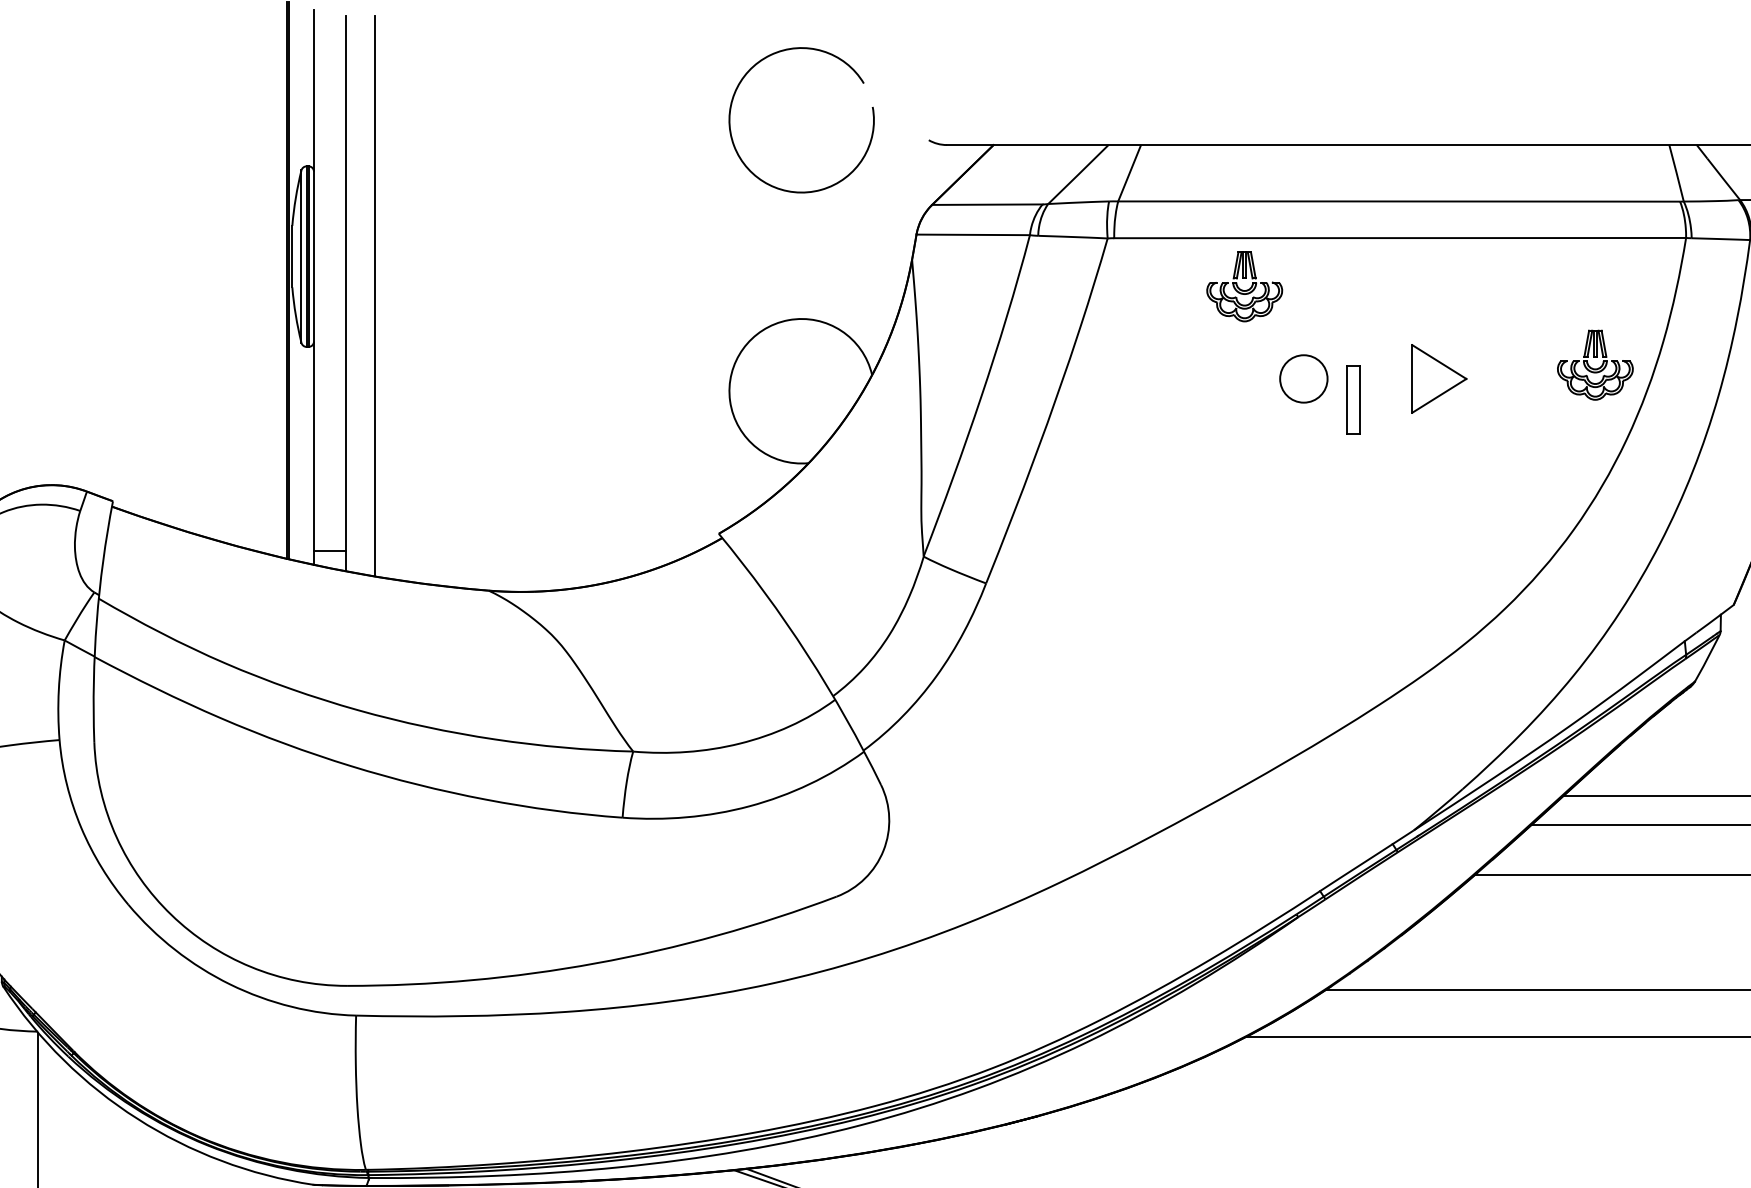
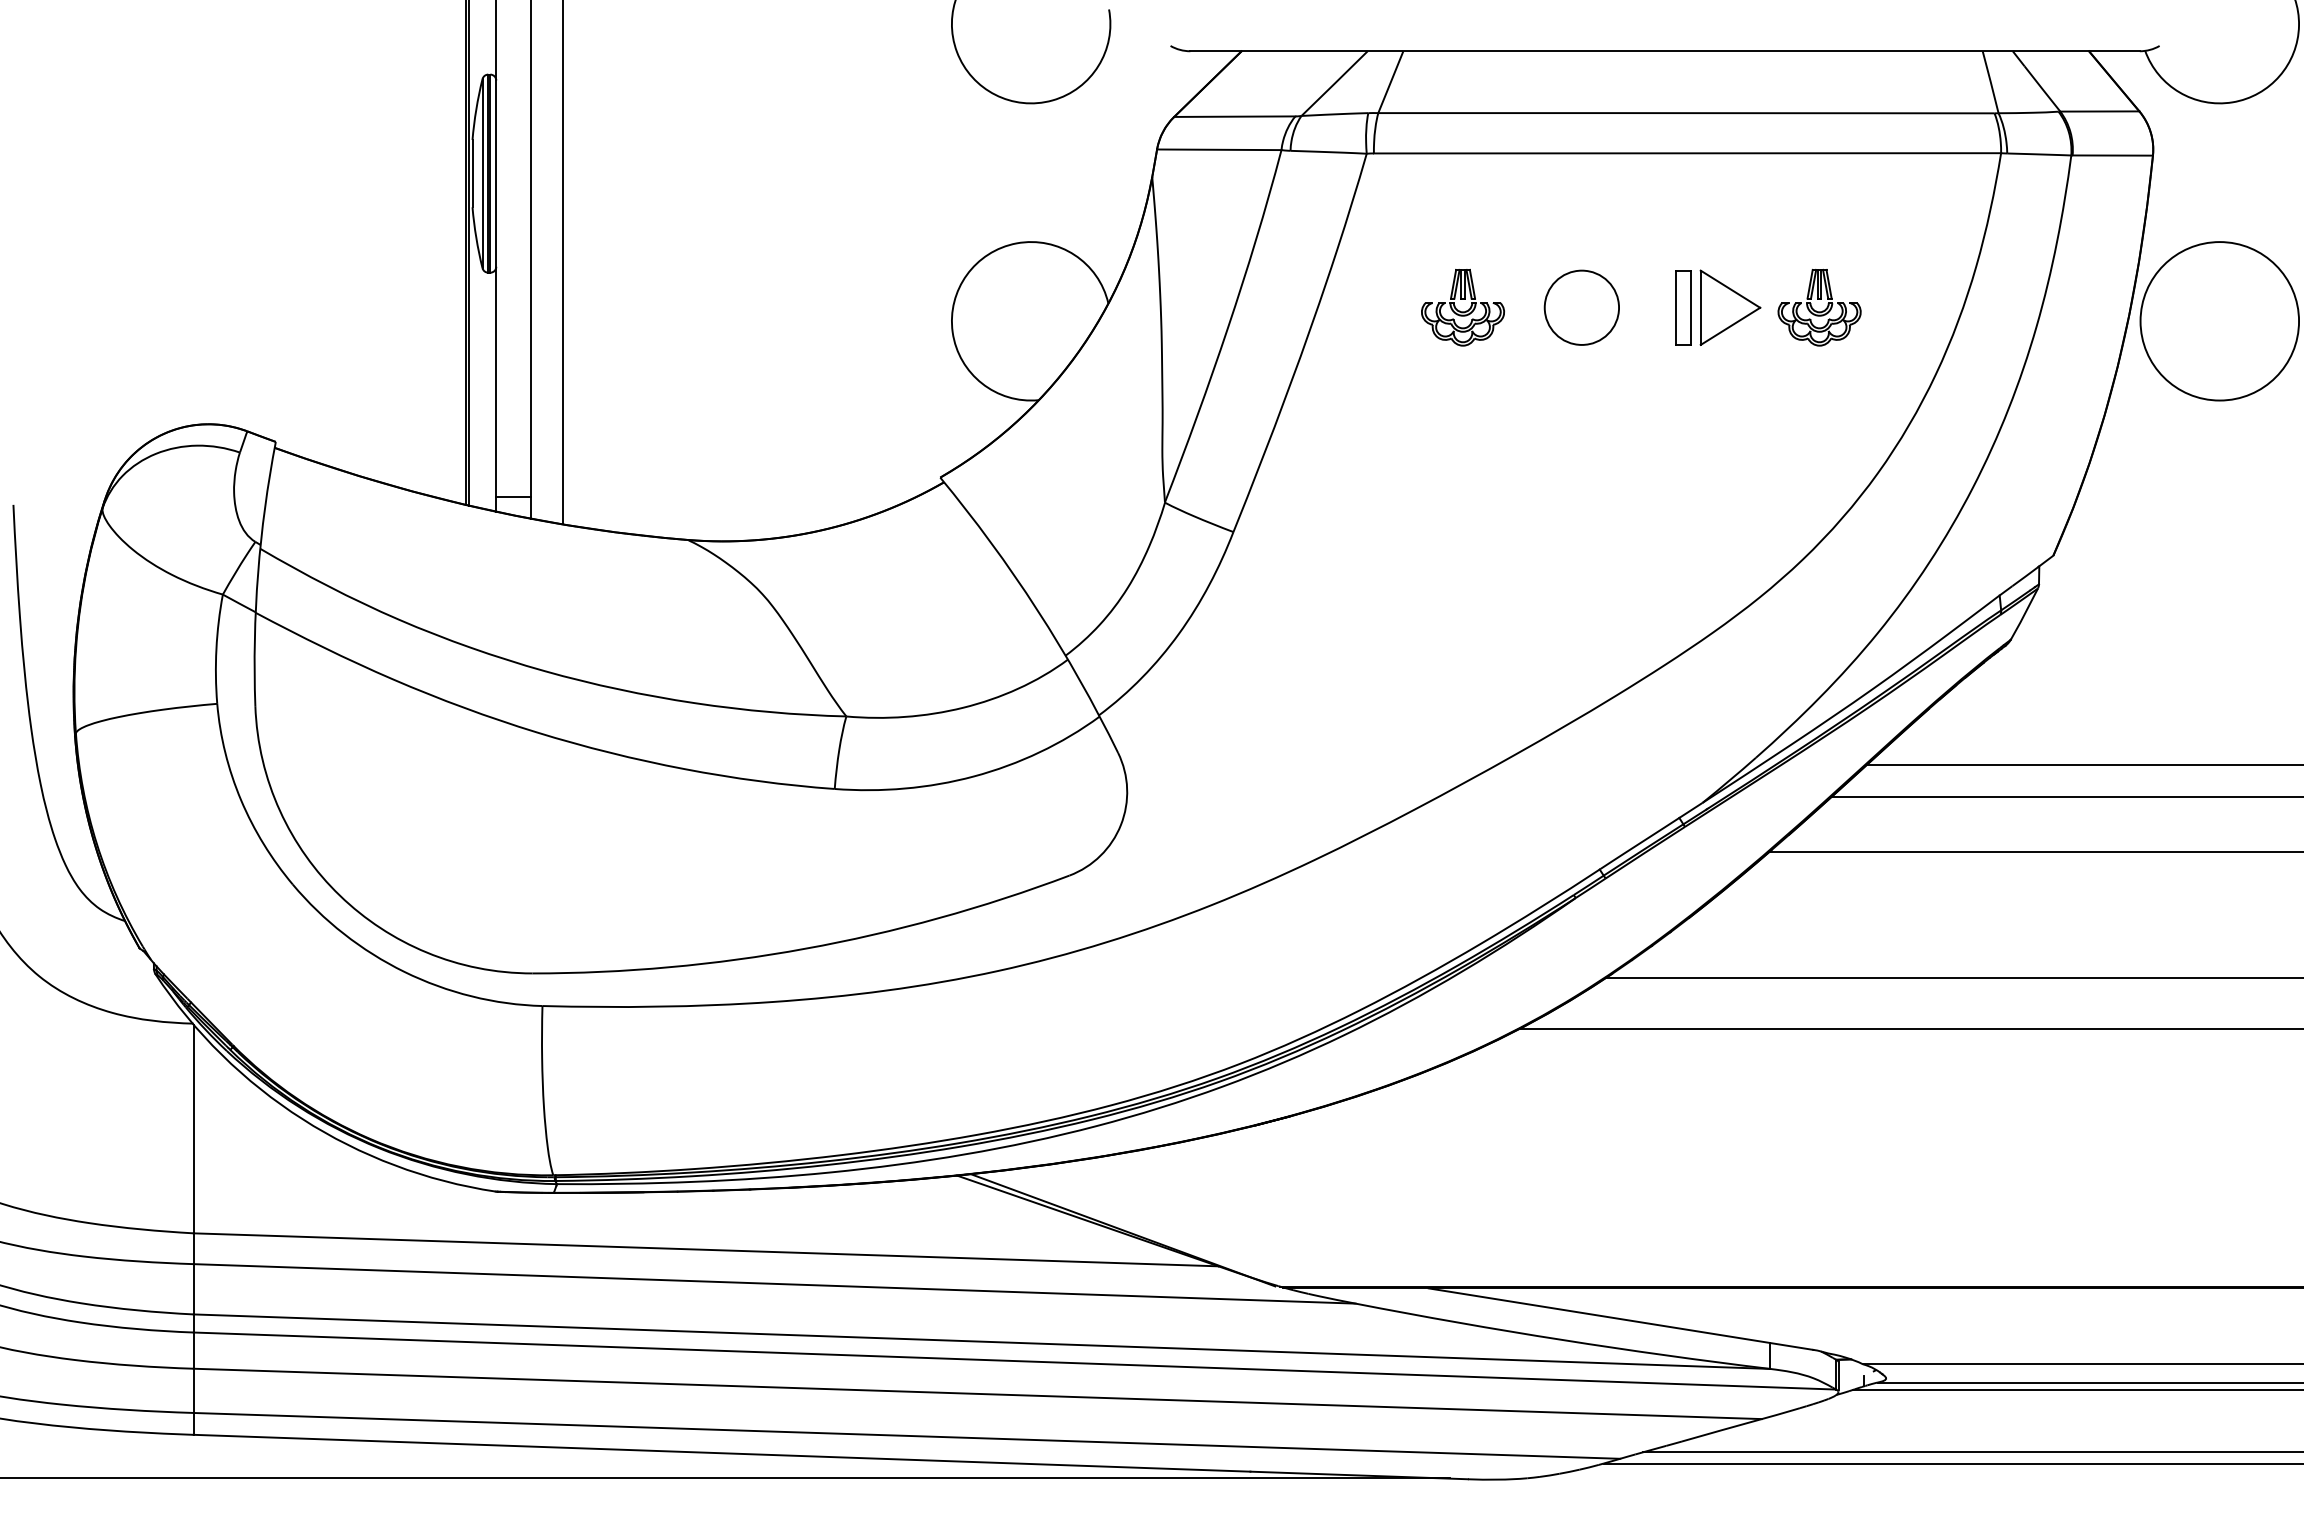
part: (1244, 286) -> (1462, 307), moved
part: (1595, 365) -> (1819, 307), moved
circle: (1303, 378) -> (1581, 307), size x1.43
part: (1353, 399) -> (1683, 307), moved

